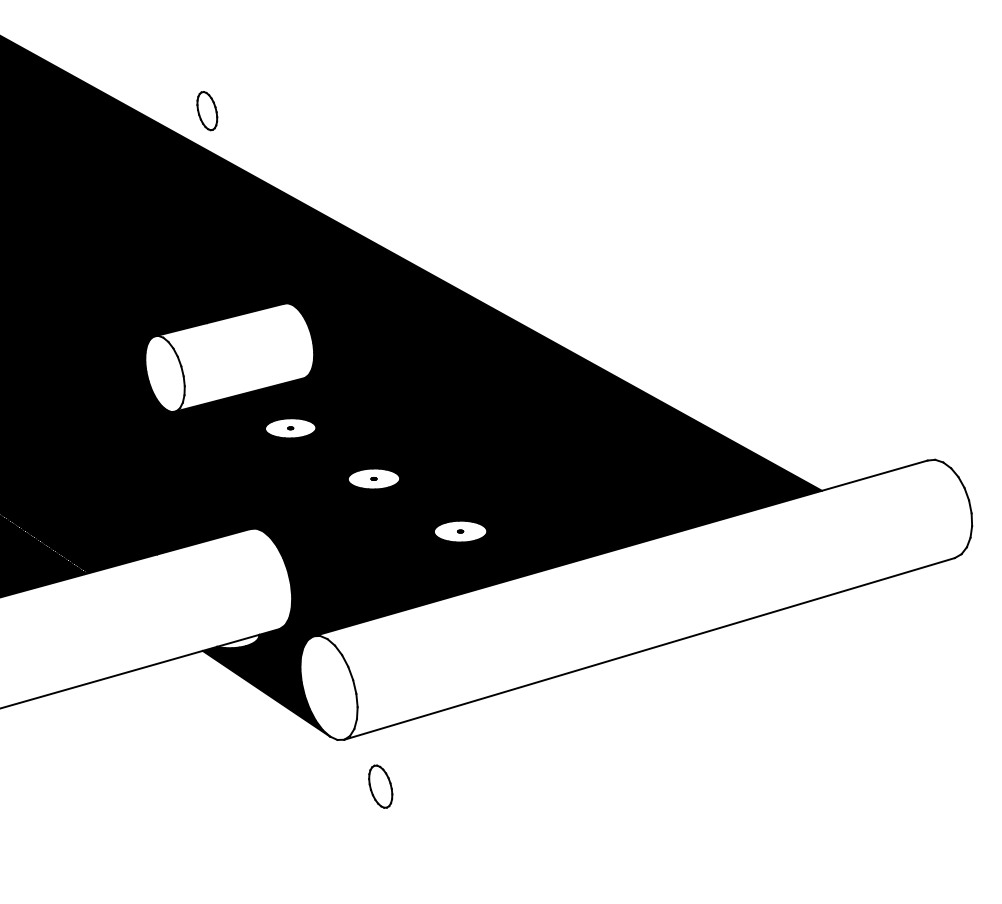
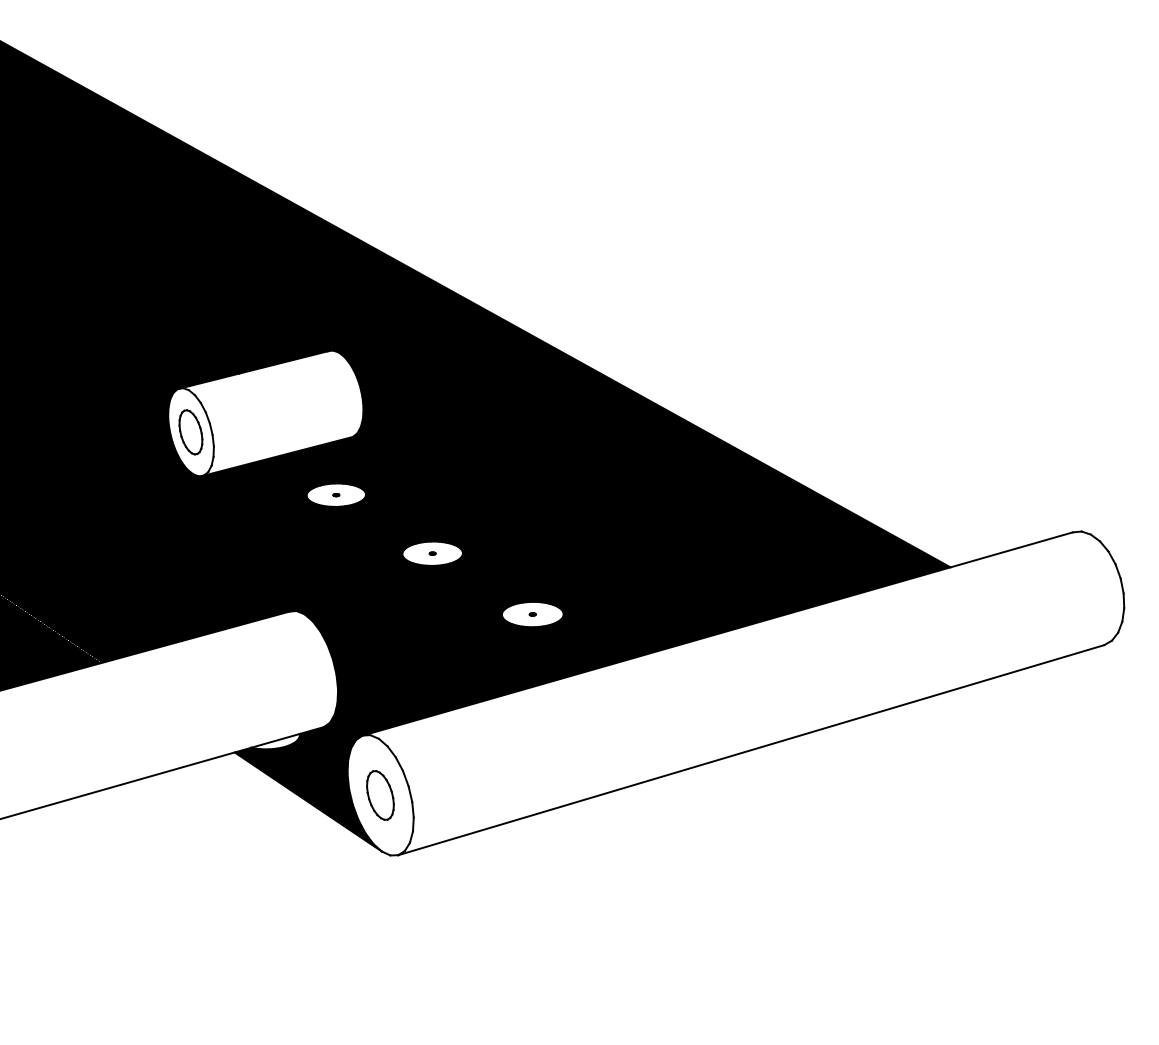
part: (206, 111) -> (190, 432), moved
part: (380, 786) -> (380, 795), moved

